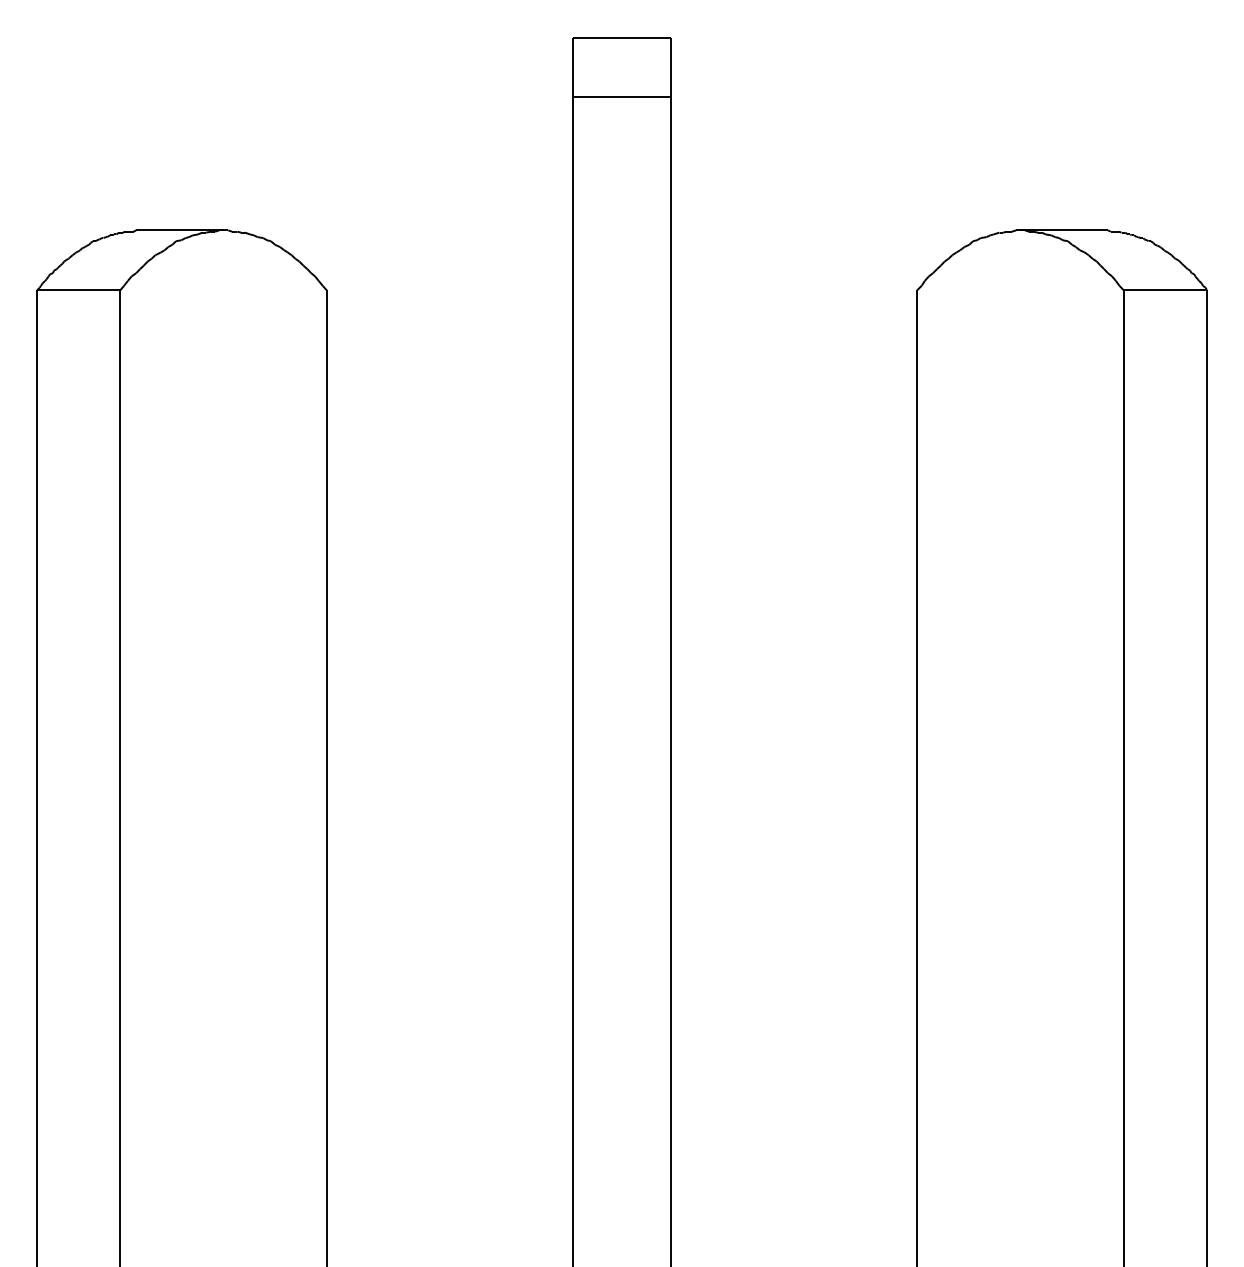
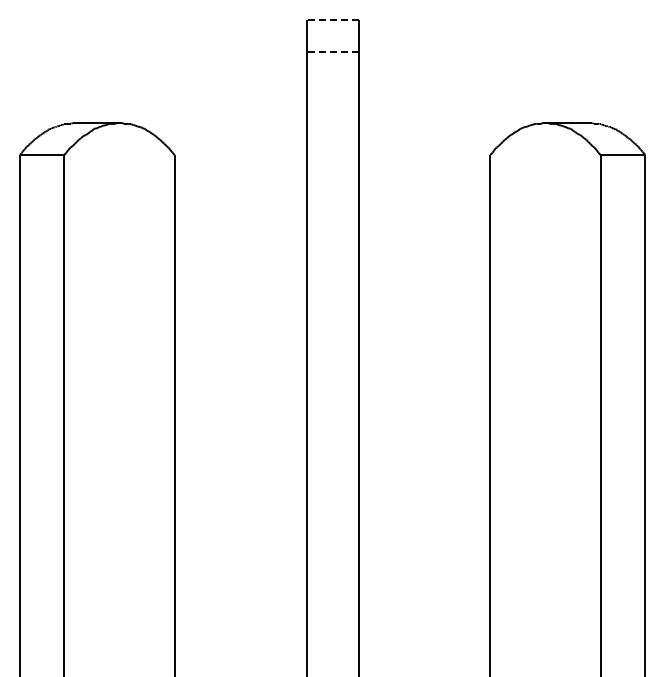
line: (622, 38) -> (332, 20), solid -> dashed
line: (622, 96) -> (332, 51), solid -> dashed

